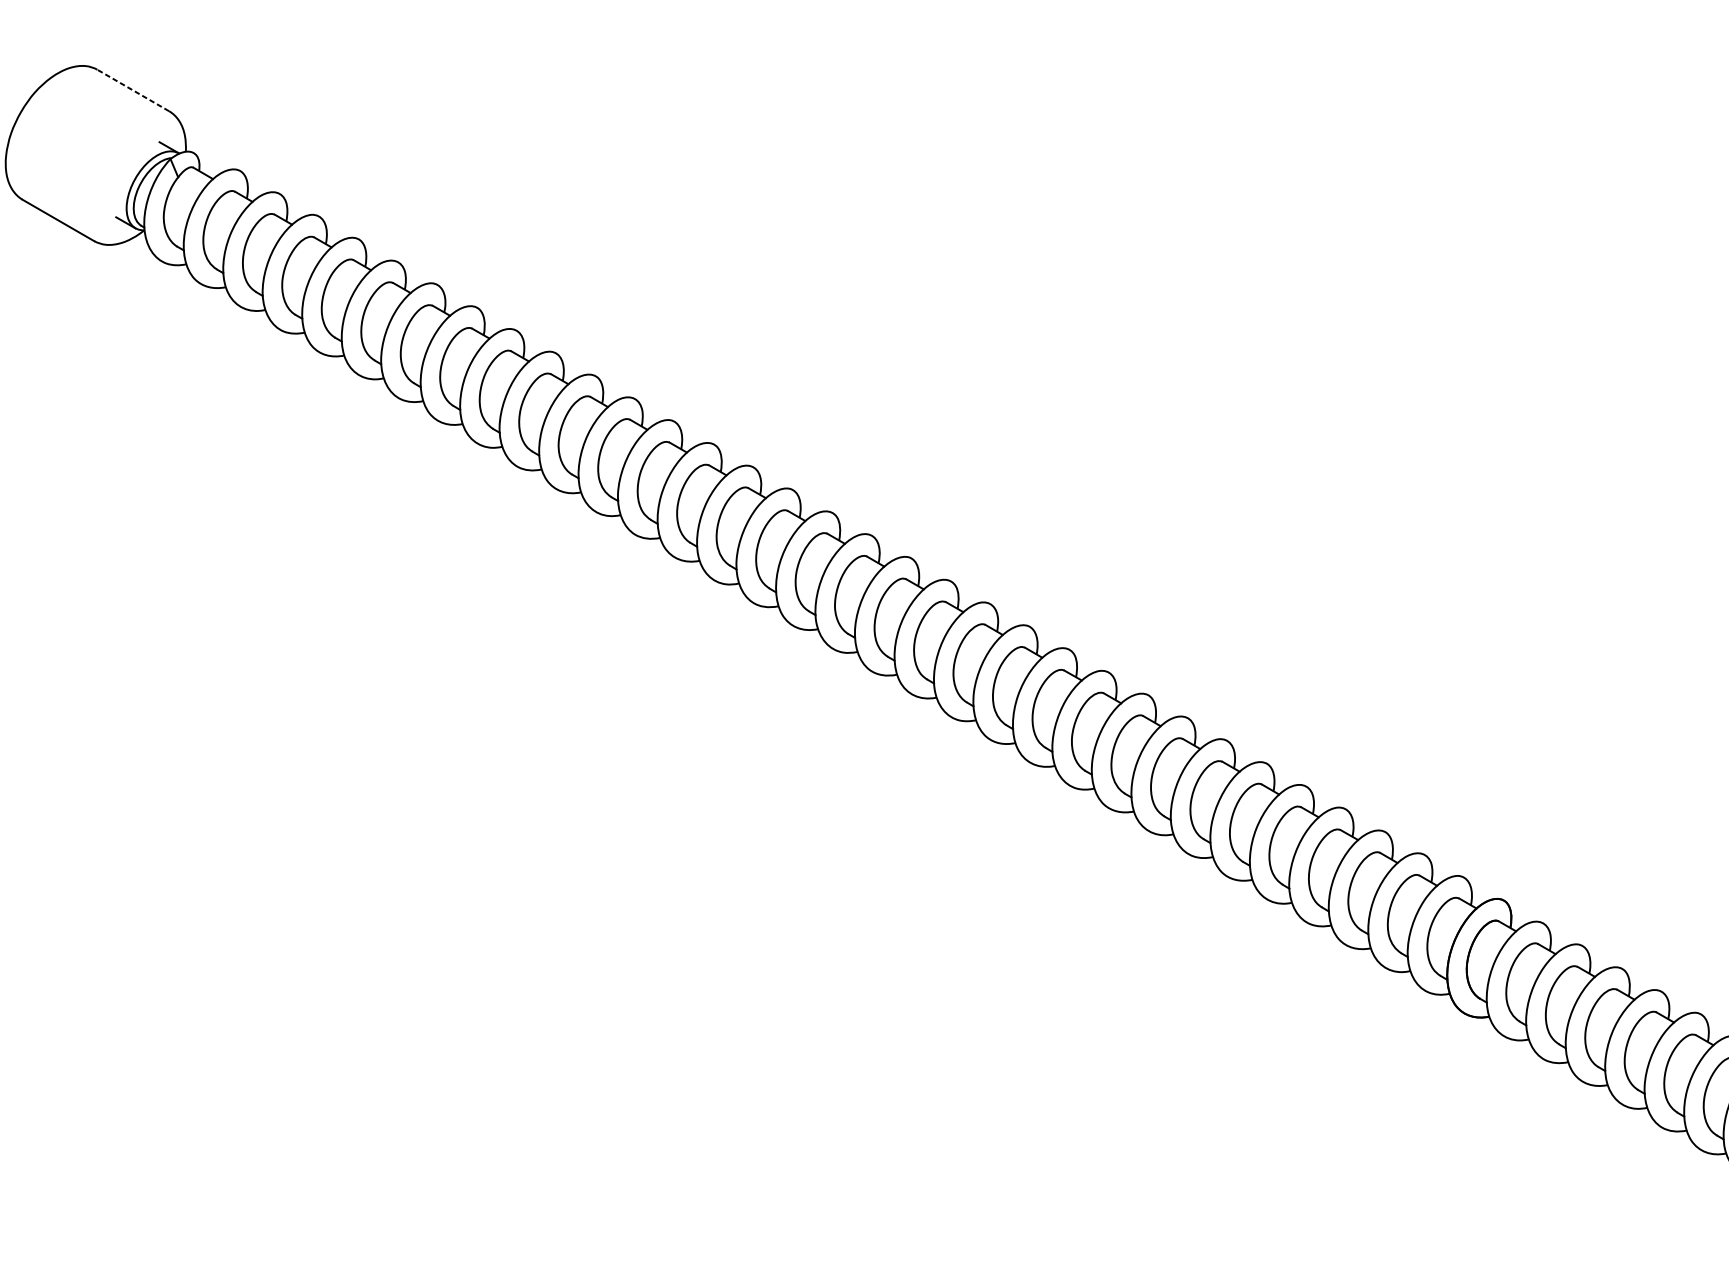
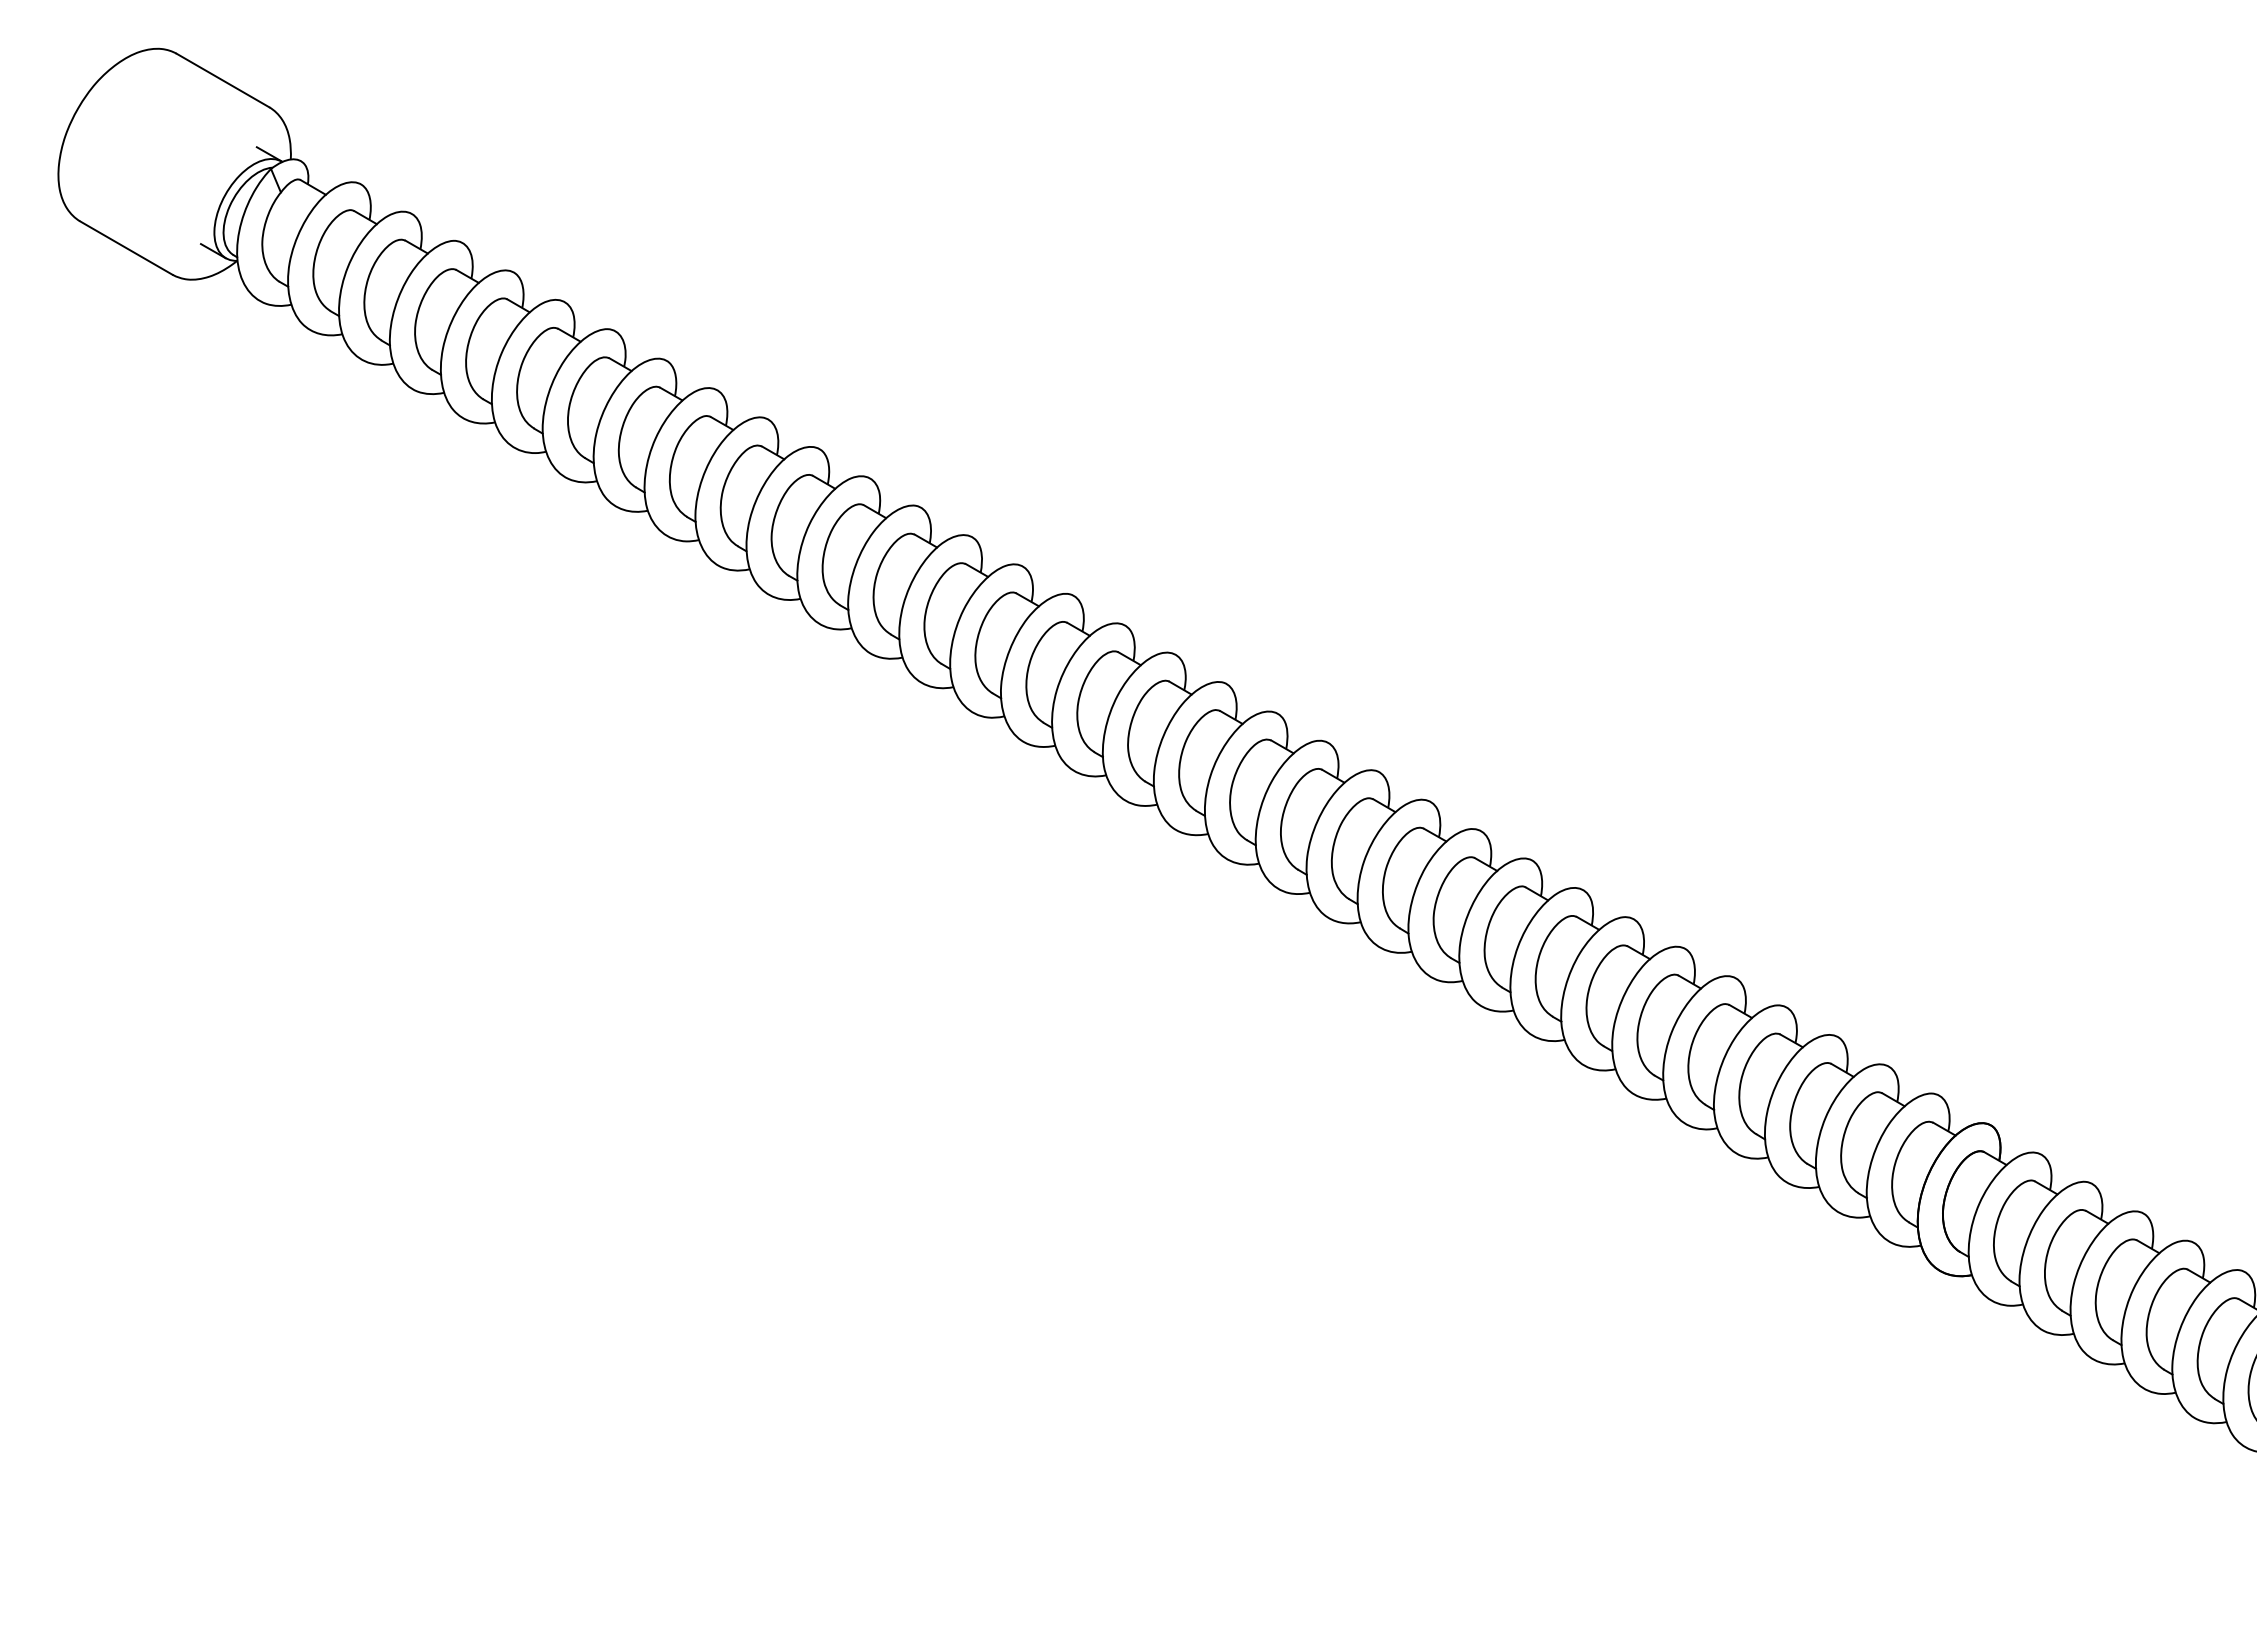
line: (132, 90) -> (222, 80), dashed -> solid

